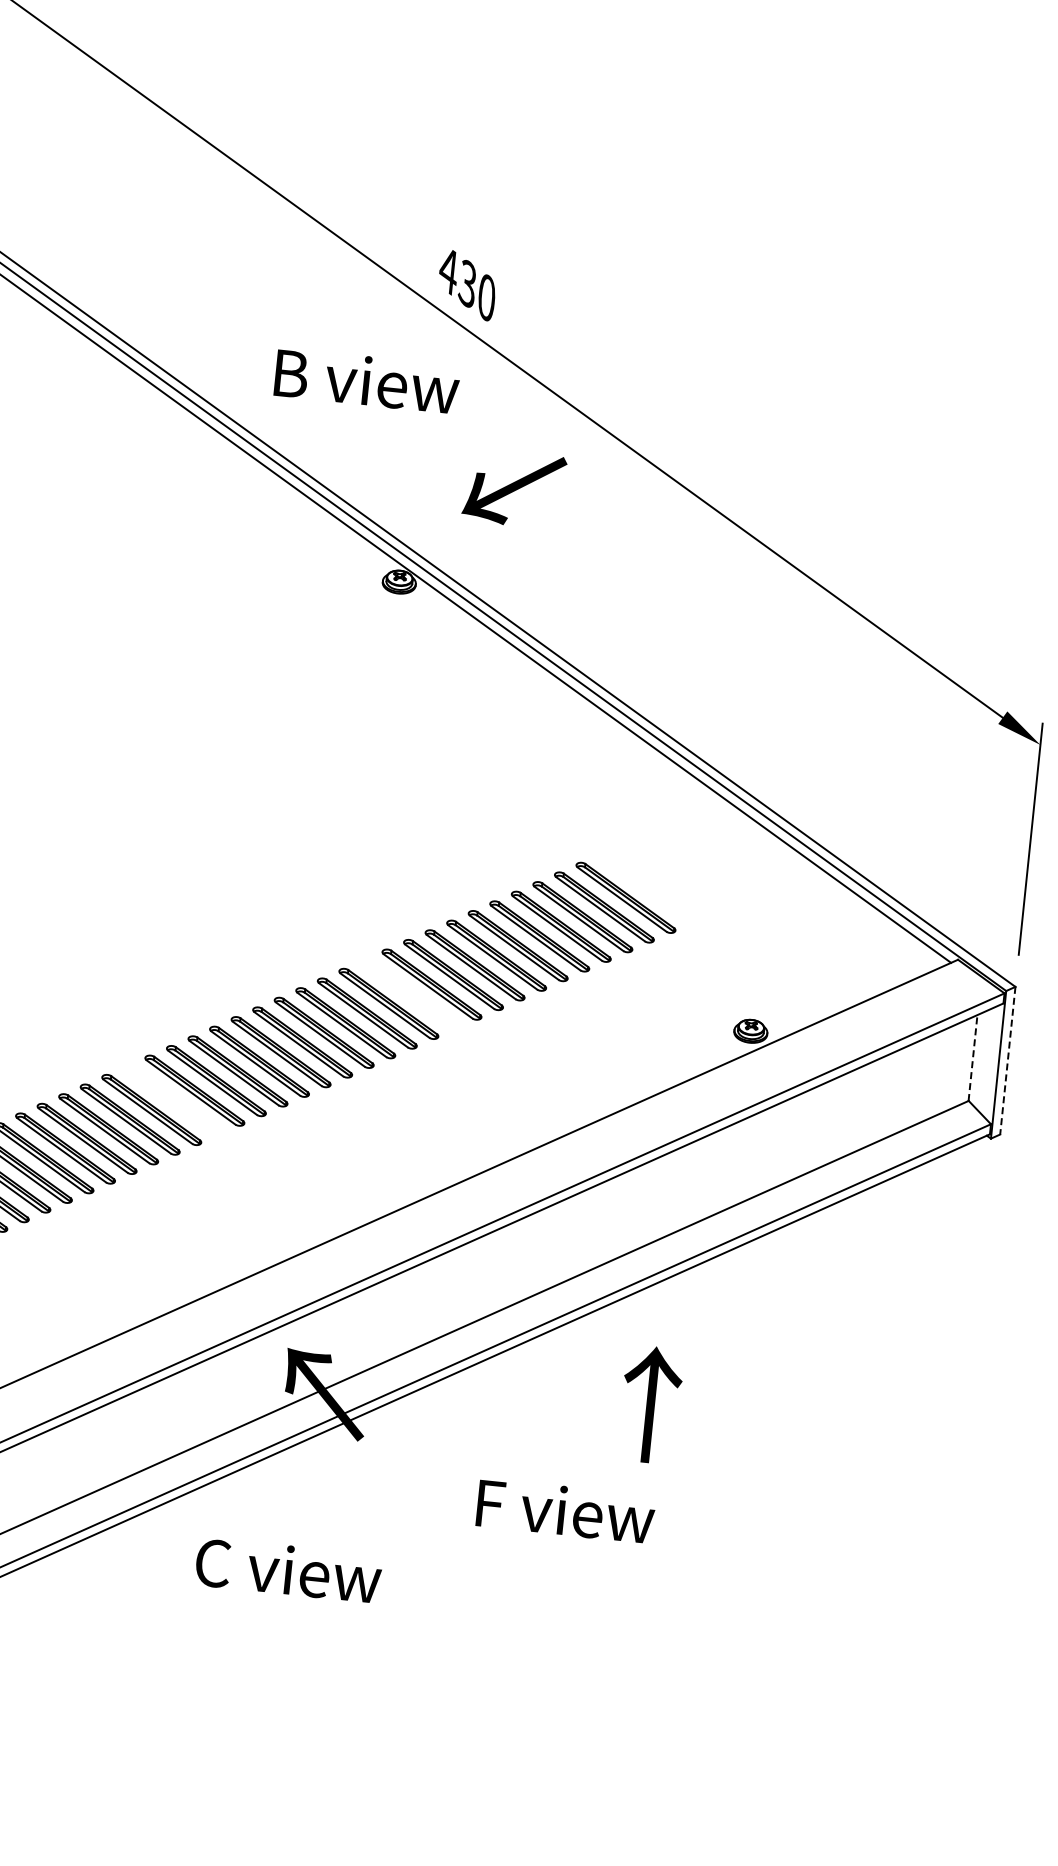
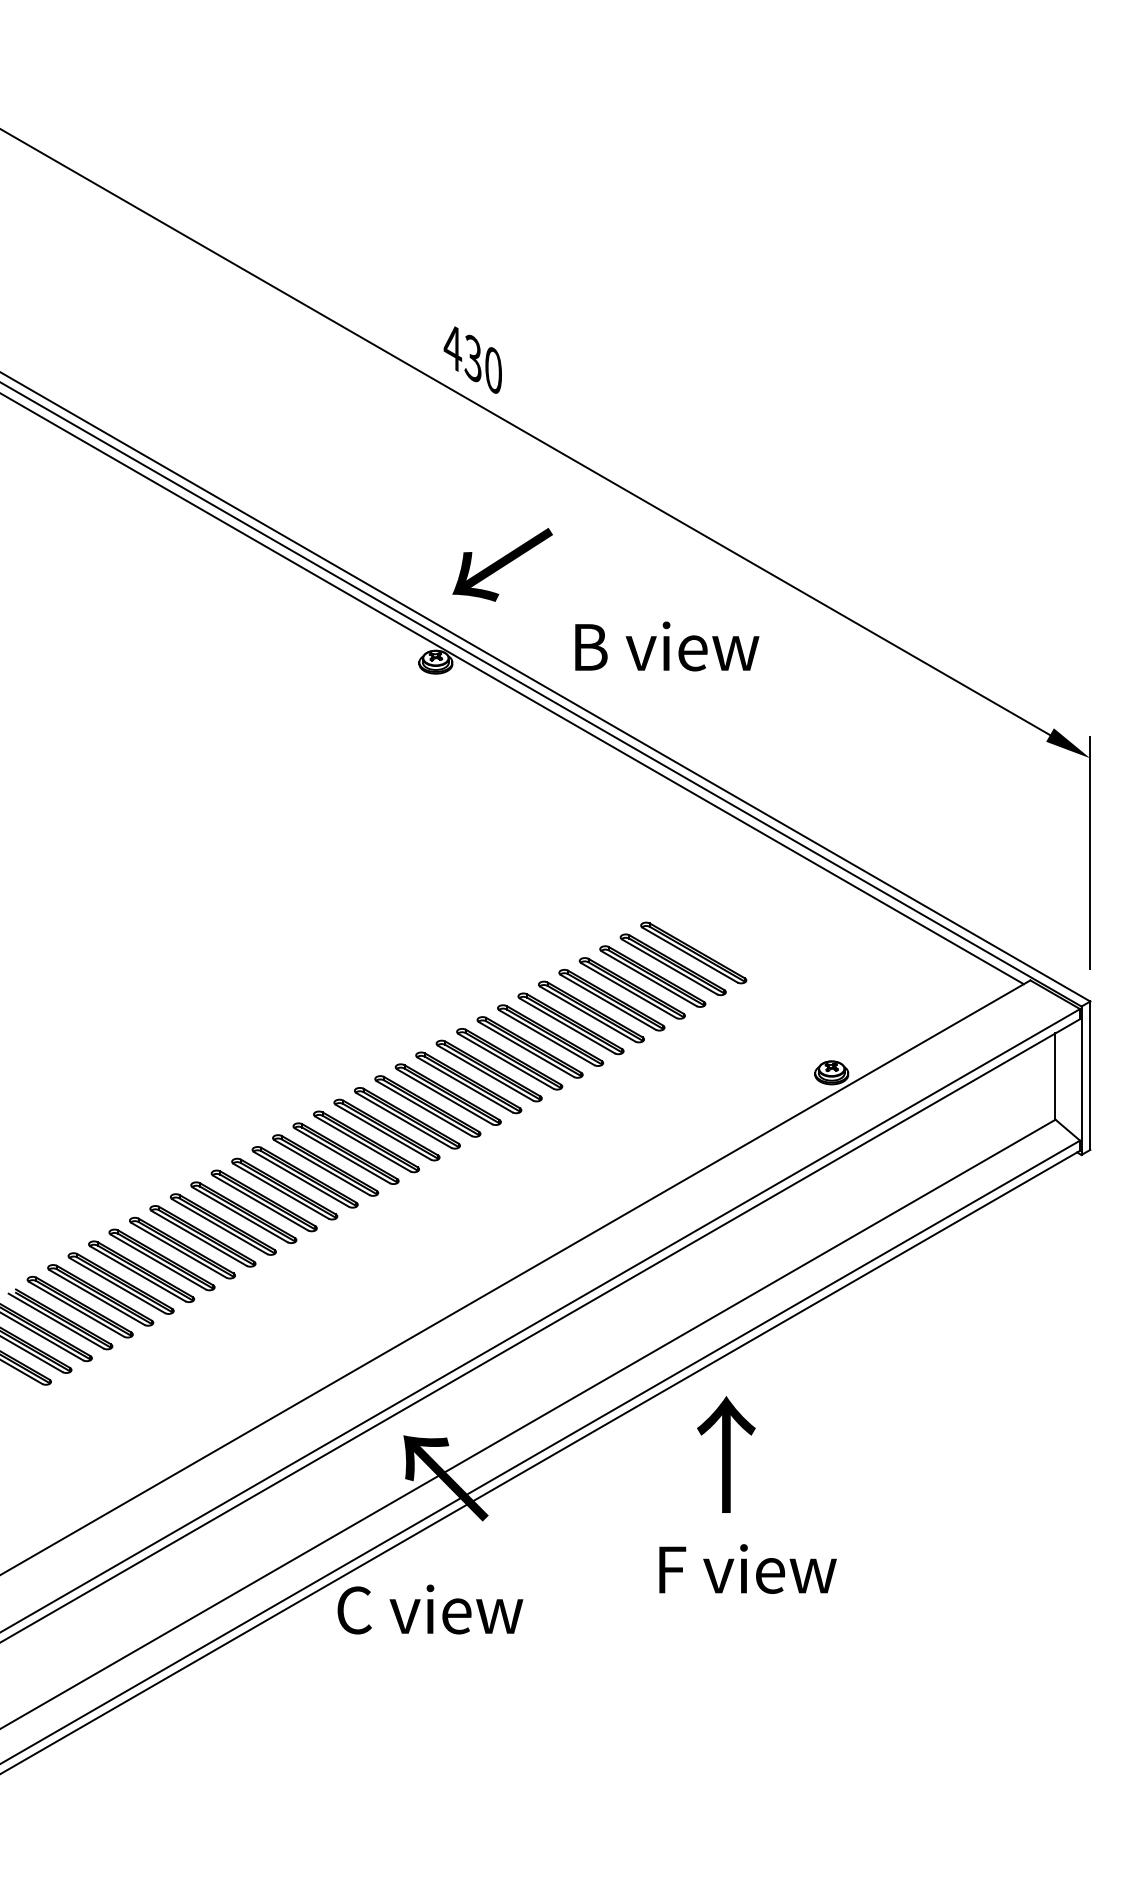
text: (367, 381) -> (667, 646), moved
text: (514, 488) -> (502, 564), moved
part: (409, 993) -> (488, 1070), added
line: (973, 1057) -> (1055, 1076), dashed -> solid
line: (1007, 1061) -> (1090, 1076), dashed -> solid
part: (172, 1099) -> (263, 1200), added
text: (650, 1404) -> (726, 1454), moved
text: (565, 1510) -> (747, 1568), moved
text: (288, 1570) -> (430, 1609), moved

